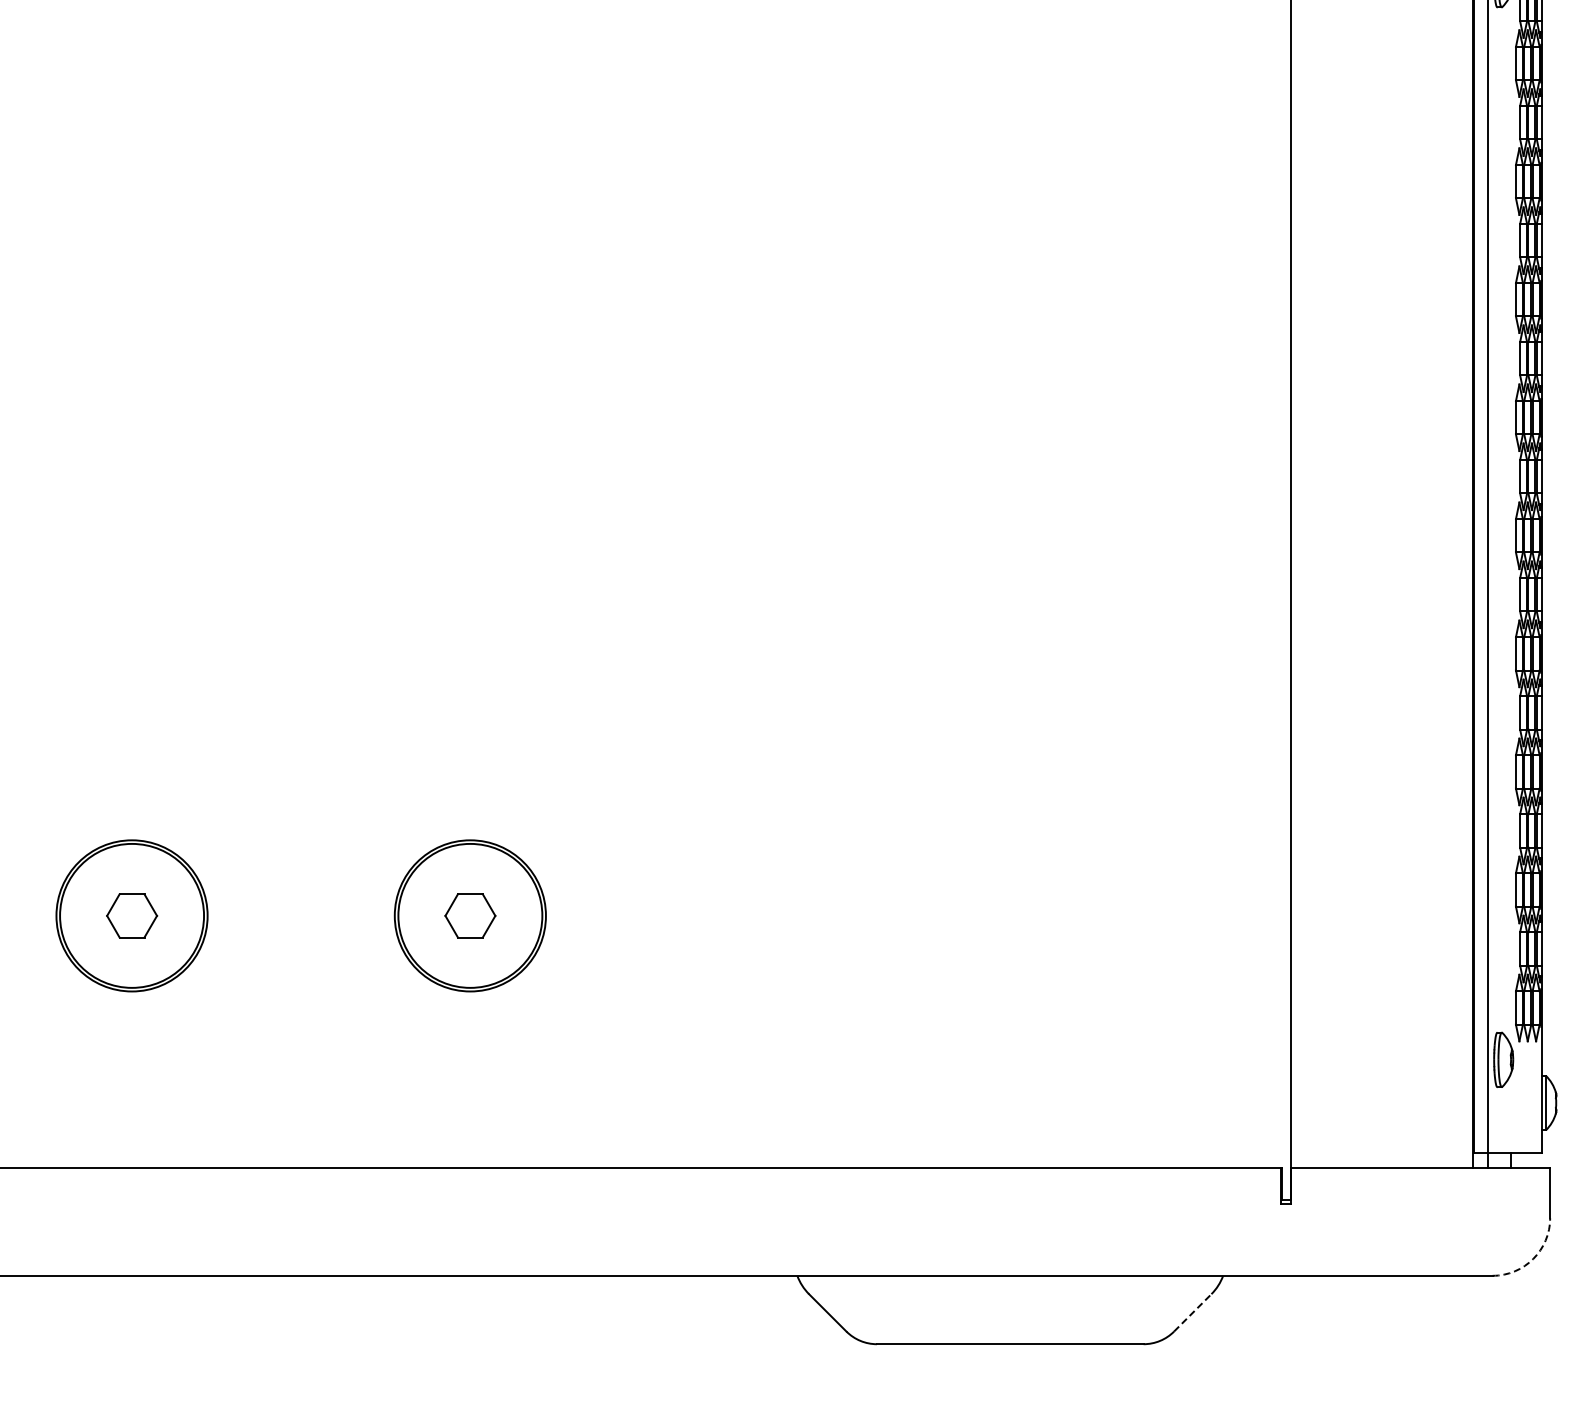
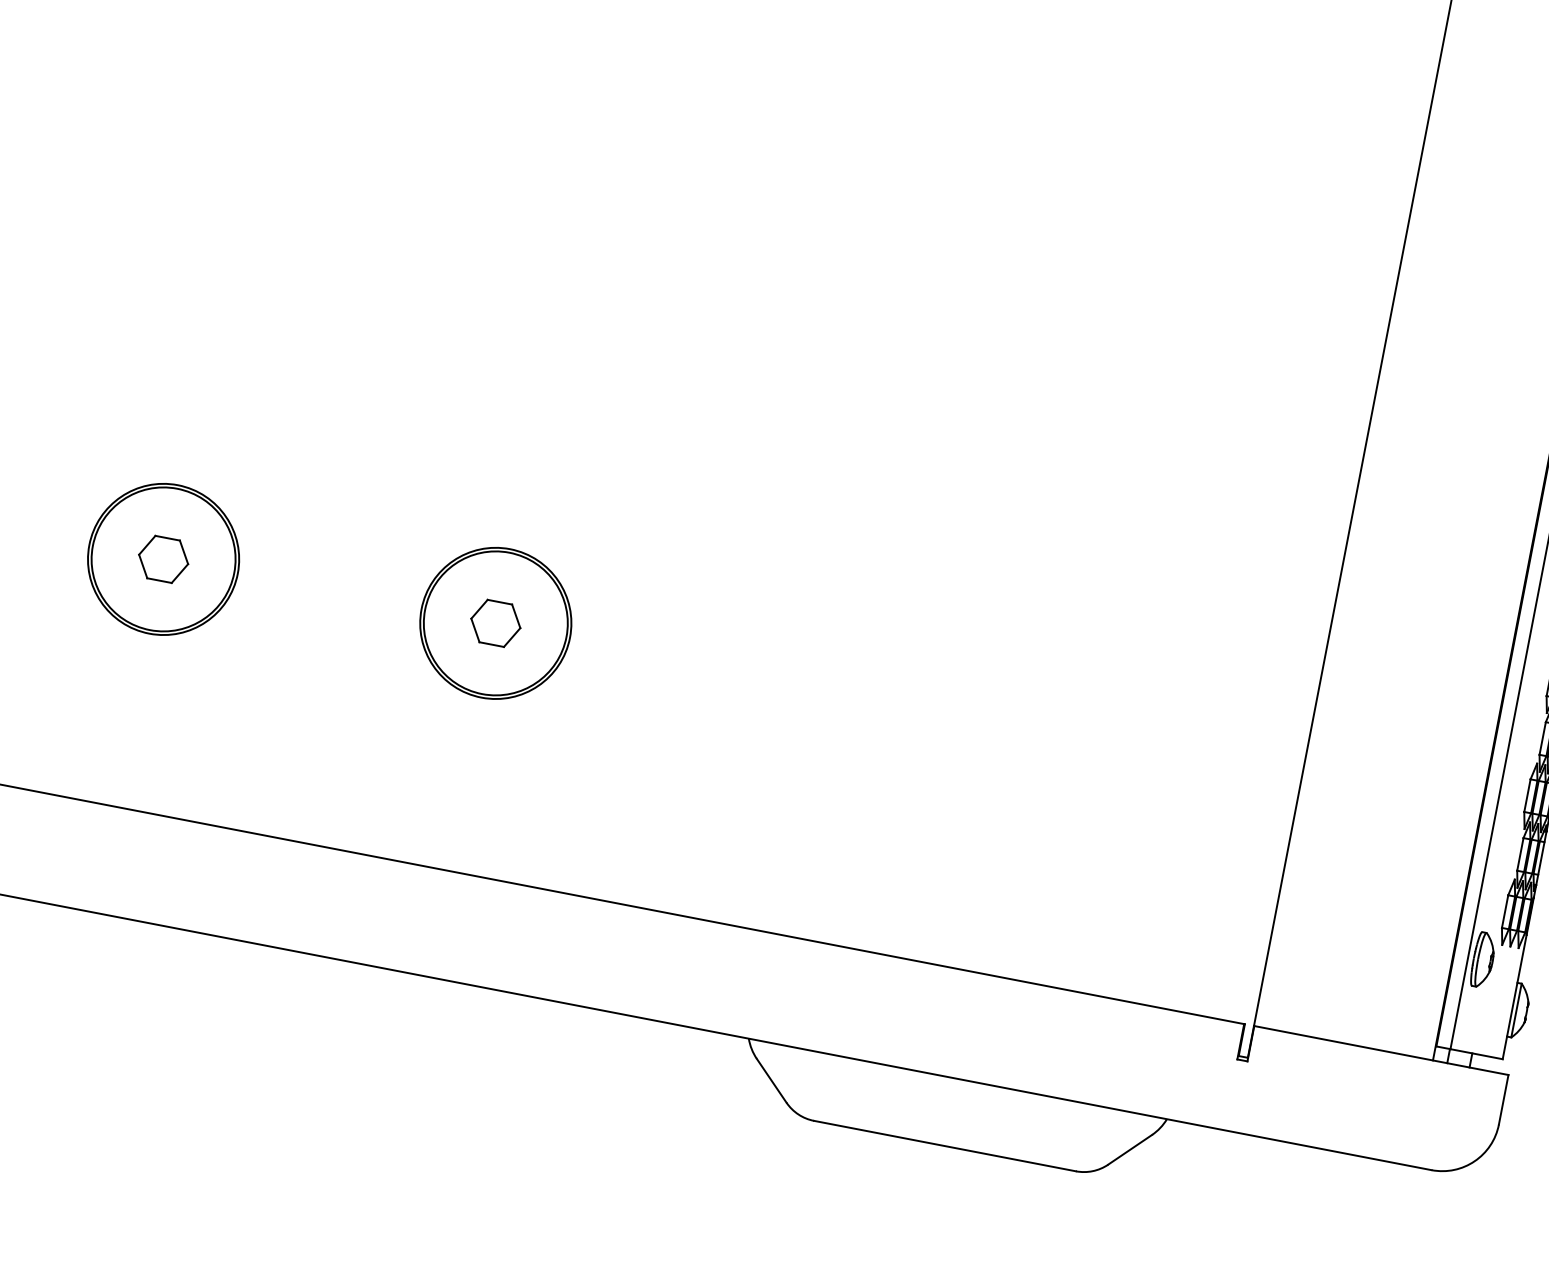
arc: (1533, 1258) -> (1474, 1160), dashed -> solid
line: (1193, 1312) -> (1130, 1149), dashed -> solid

